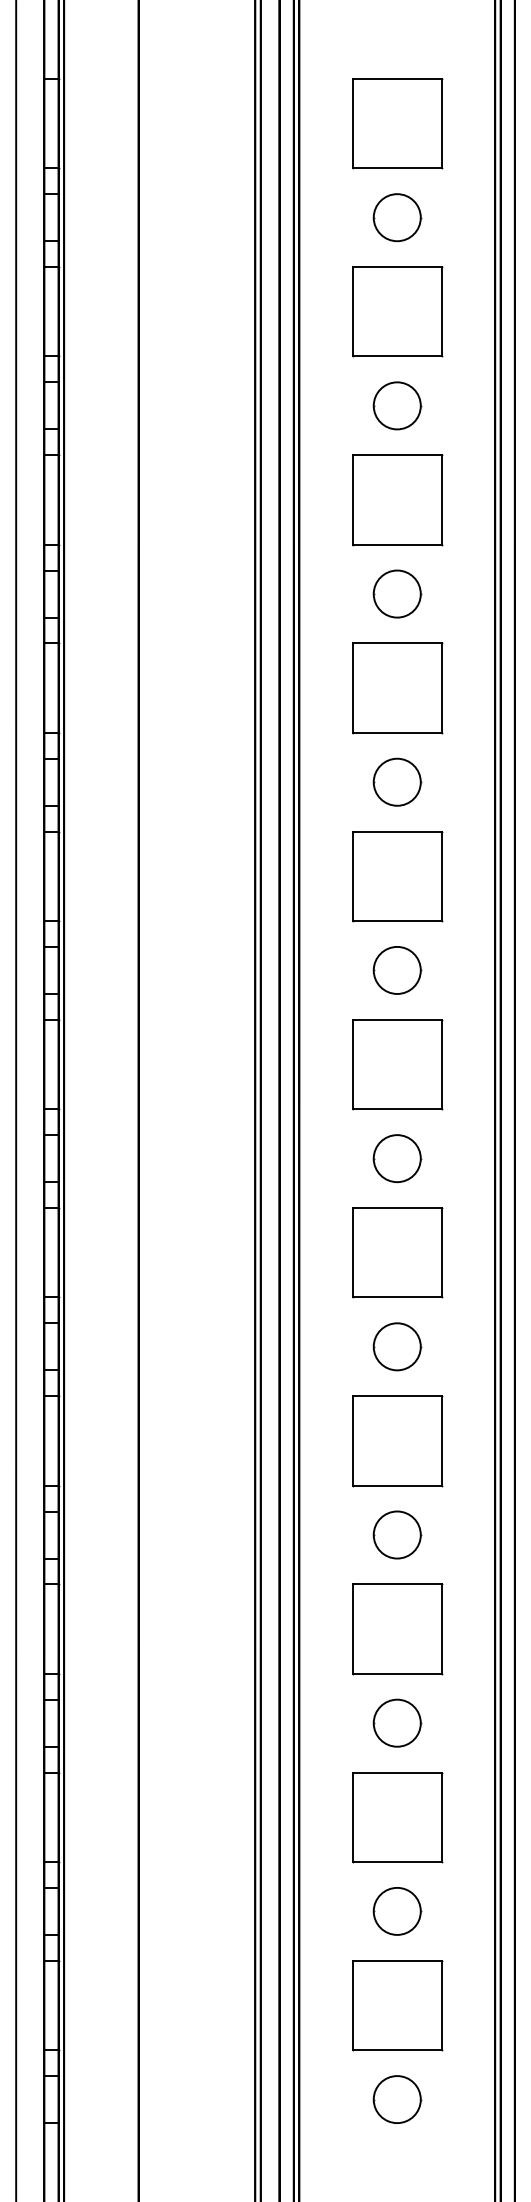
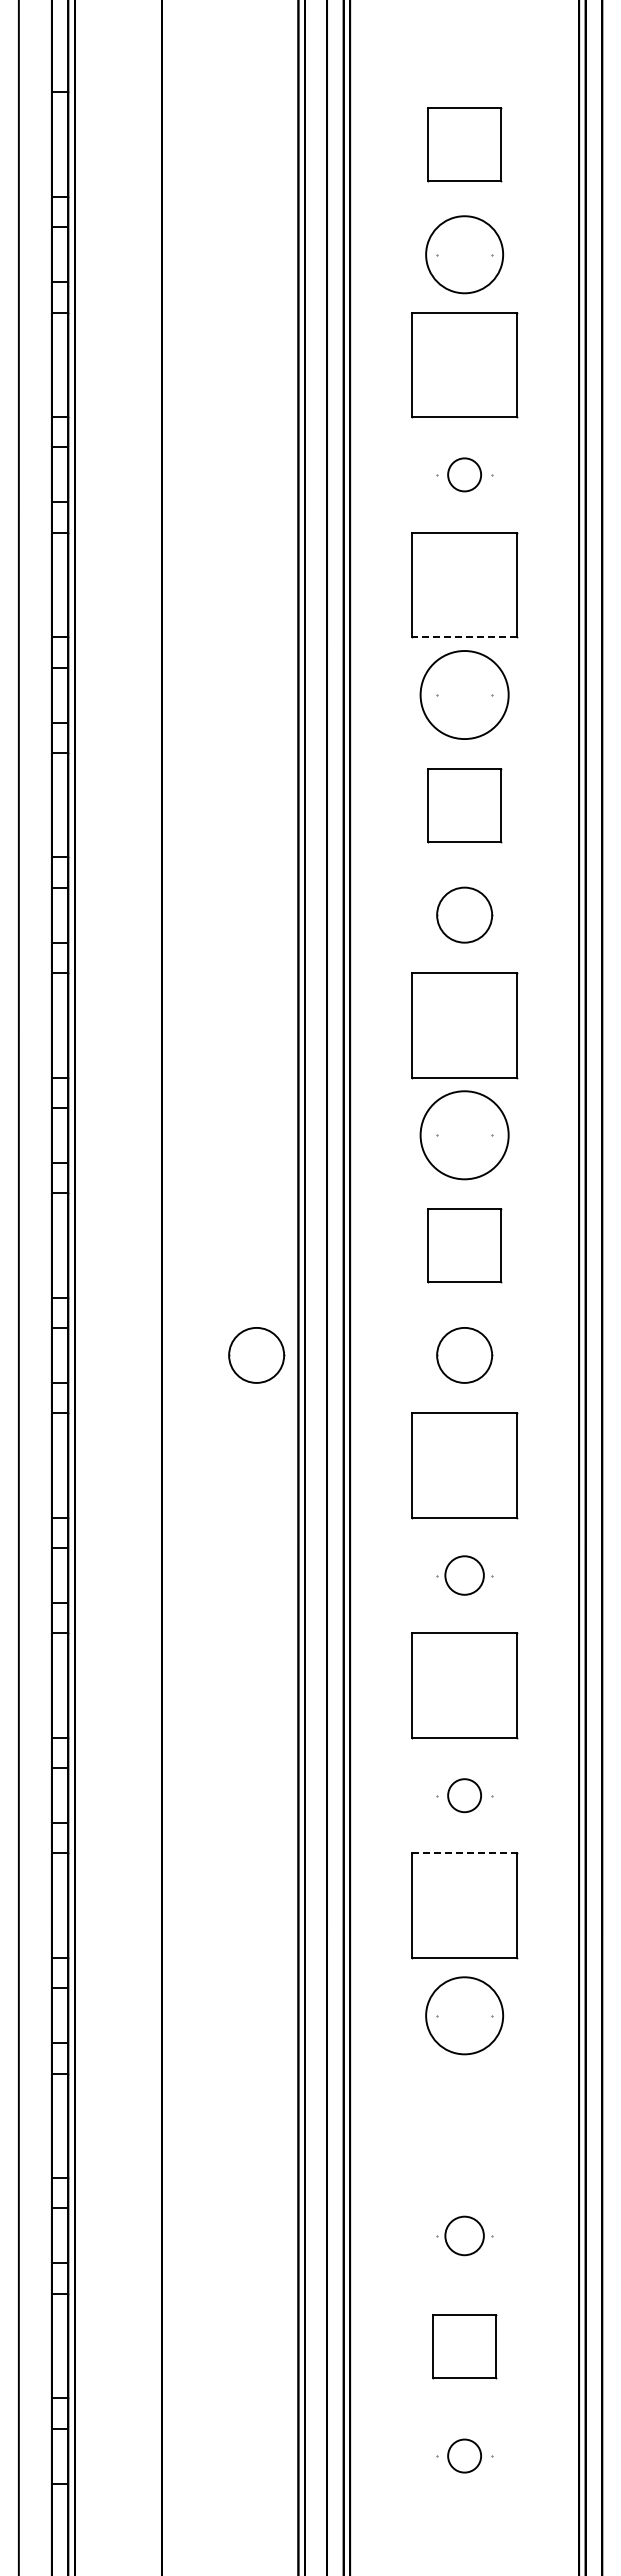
part: (397, 123) -> (464, 144), size x0.7
circle: (397, 217) -> (464, 254), size x1.4
circle: (397, 405) -> (464, 474), size x0.6
line: (397, 544) -> (464, 637), solid -> dashed
circle: (397, 593) -> (464, 694), size x1.6
part: (397, 688) -> (464, 805), size x0.7
circle: (397, 969) -> (464, 1134), size x1.6
part: (397, 1064) -> (464, 1245), size x0.7
circle: (219, 1158) -> (256, 1355), added
circle: (397, 1346) -> (464, 1575), size x0.7
circle: (397, 1534) -> (464, 1795), size x0.6
line: (398, 1584) -> (465, 1853), solid -> dashed
circle: (397, 1722) -> (464, 2015), size x1.4
part: (397, 1817) -> (464, 2126), removed
circle: (397, 1911) -> (464, 2235), size x0.7
part: (397, 2005) -> (464, 2346), size x0.6
circle: (397, 2099) -> (464, 2455), size x0.6

